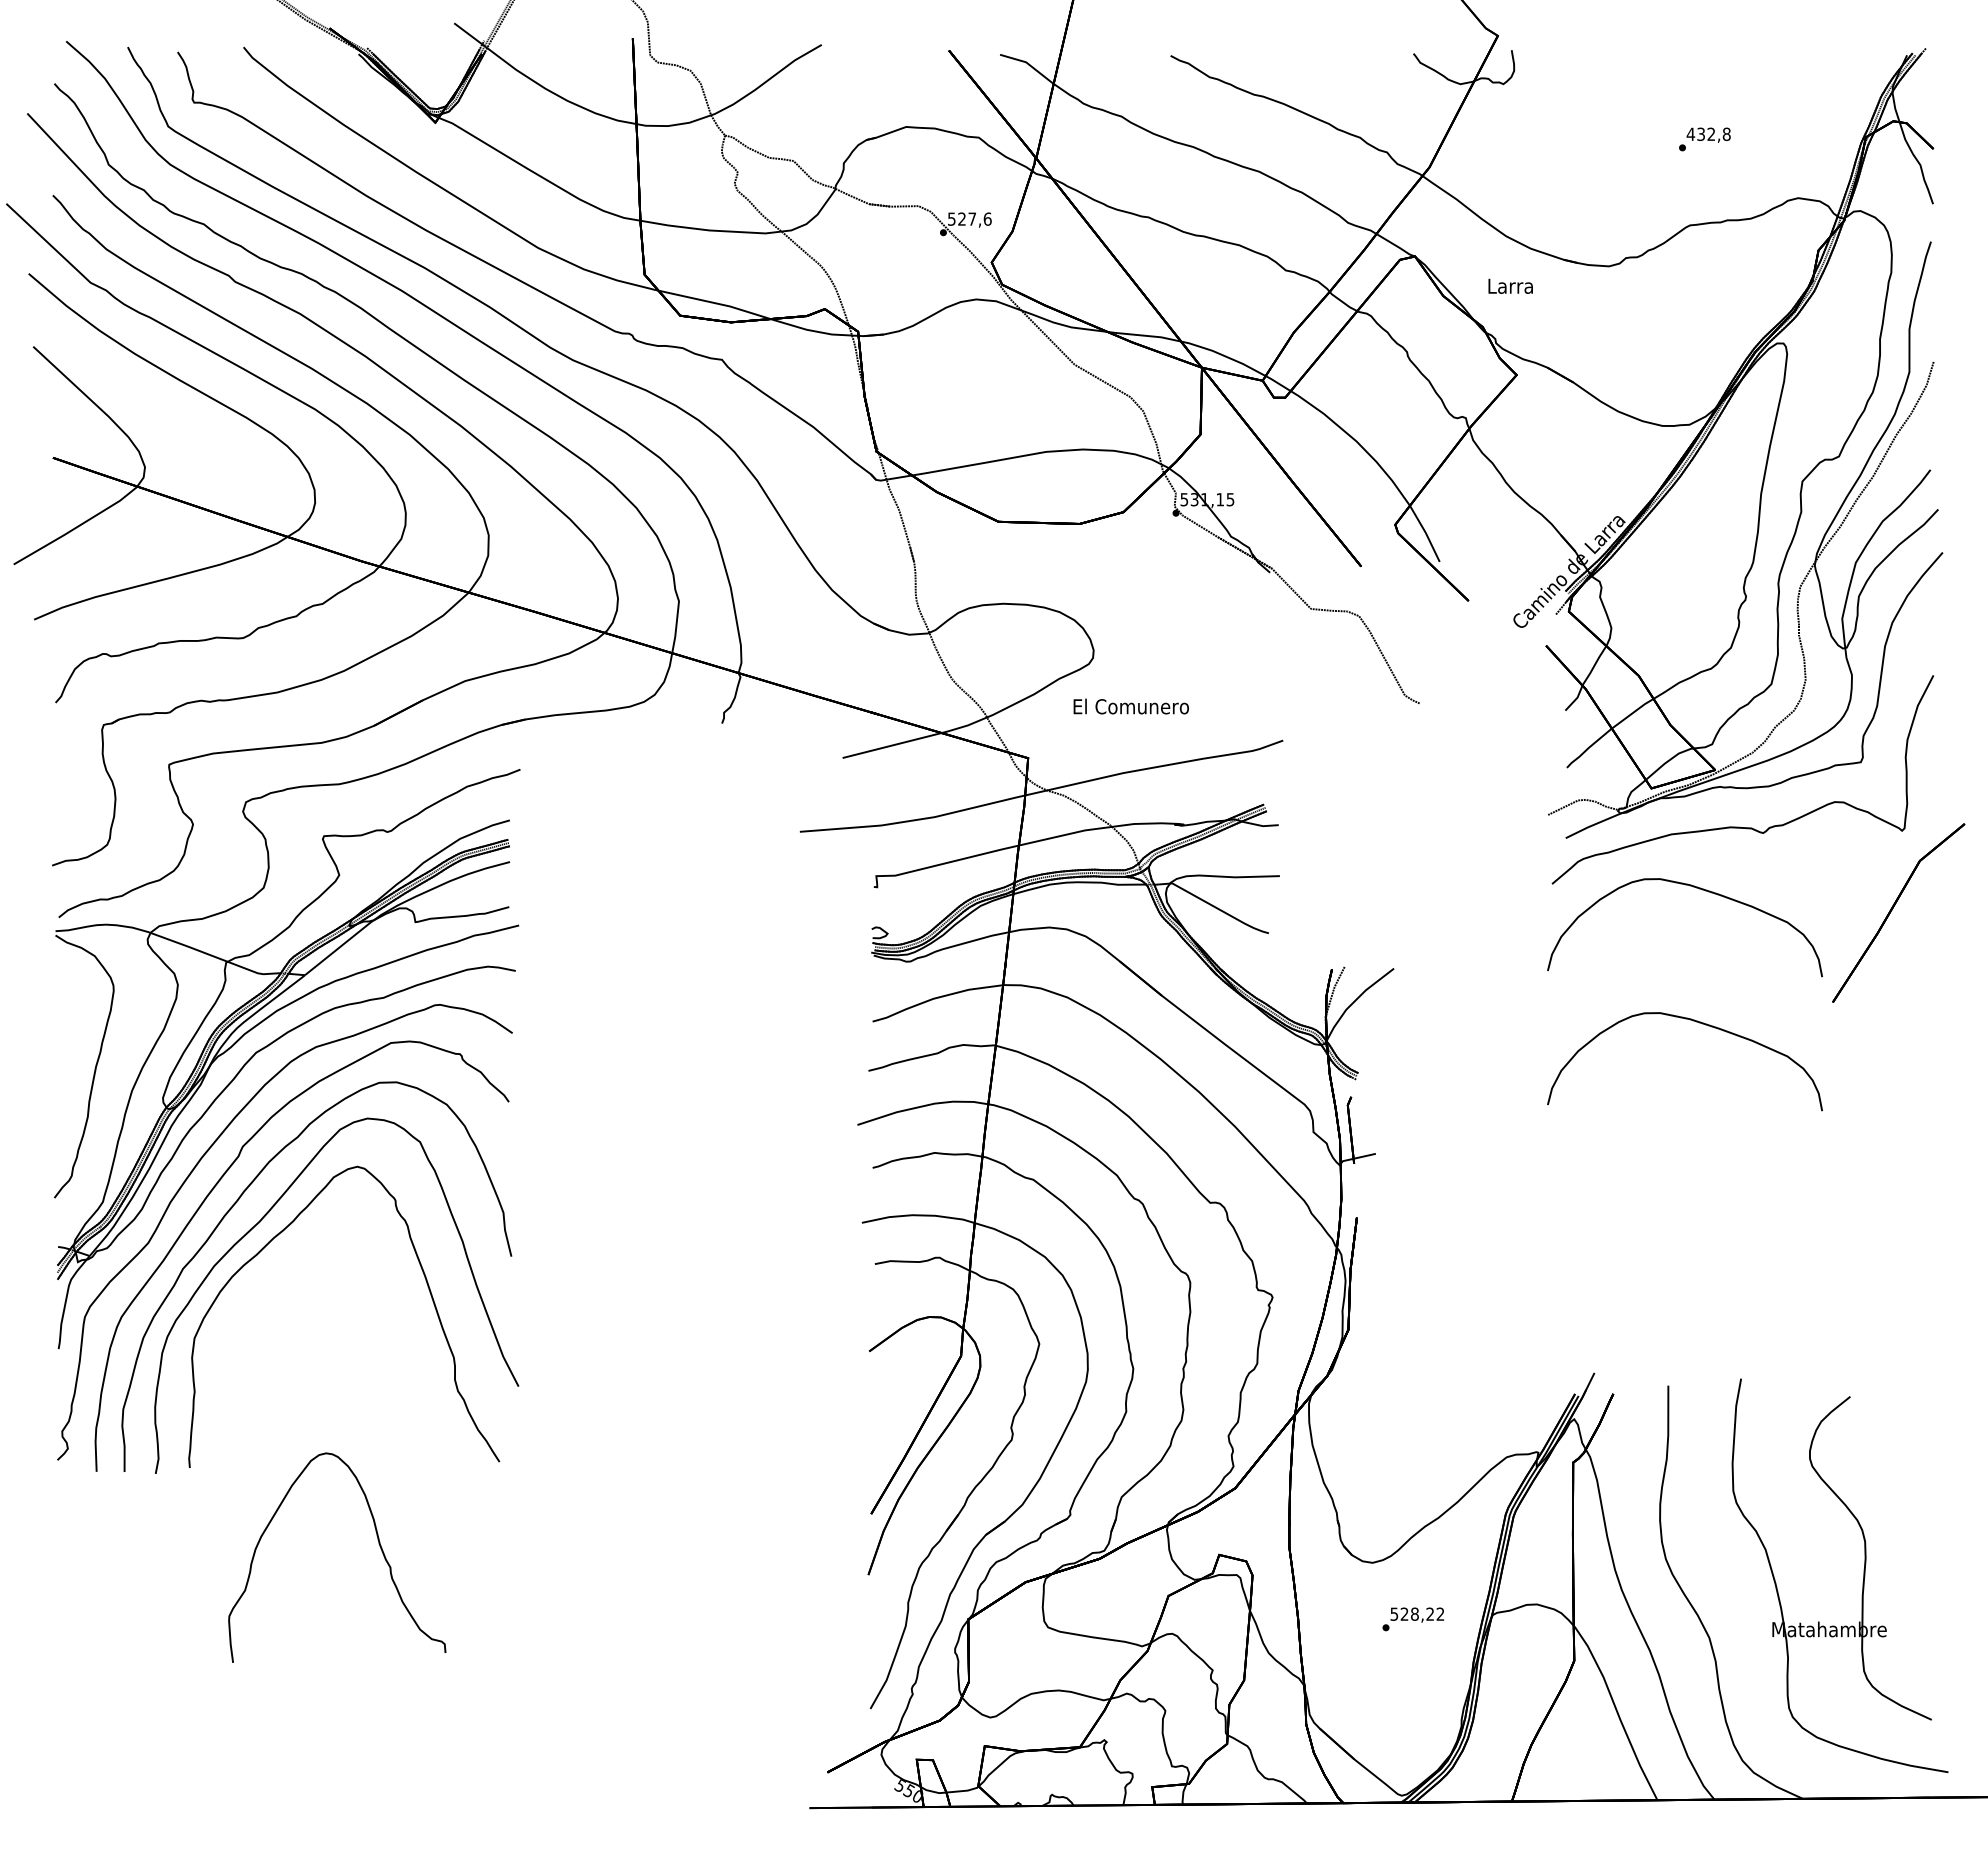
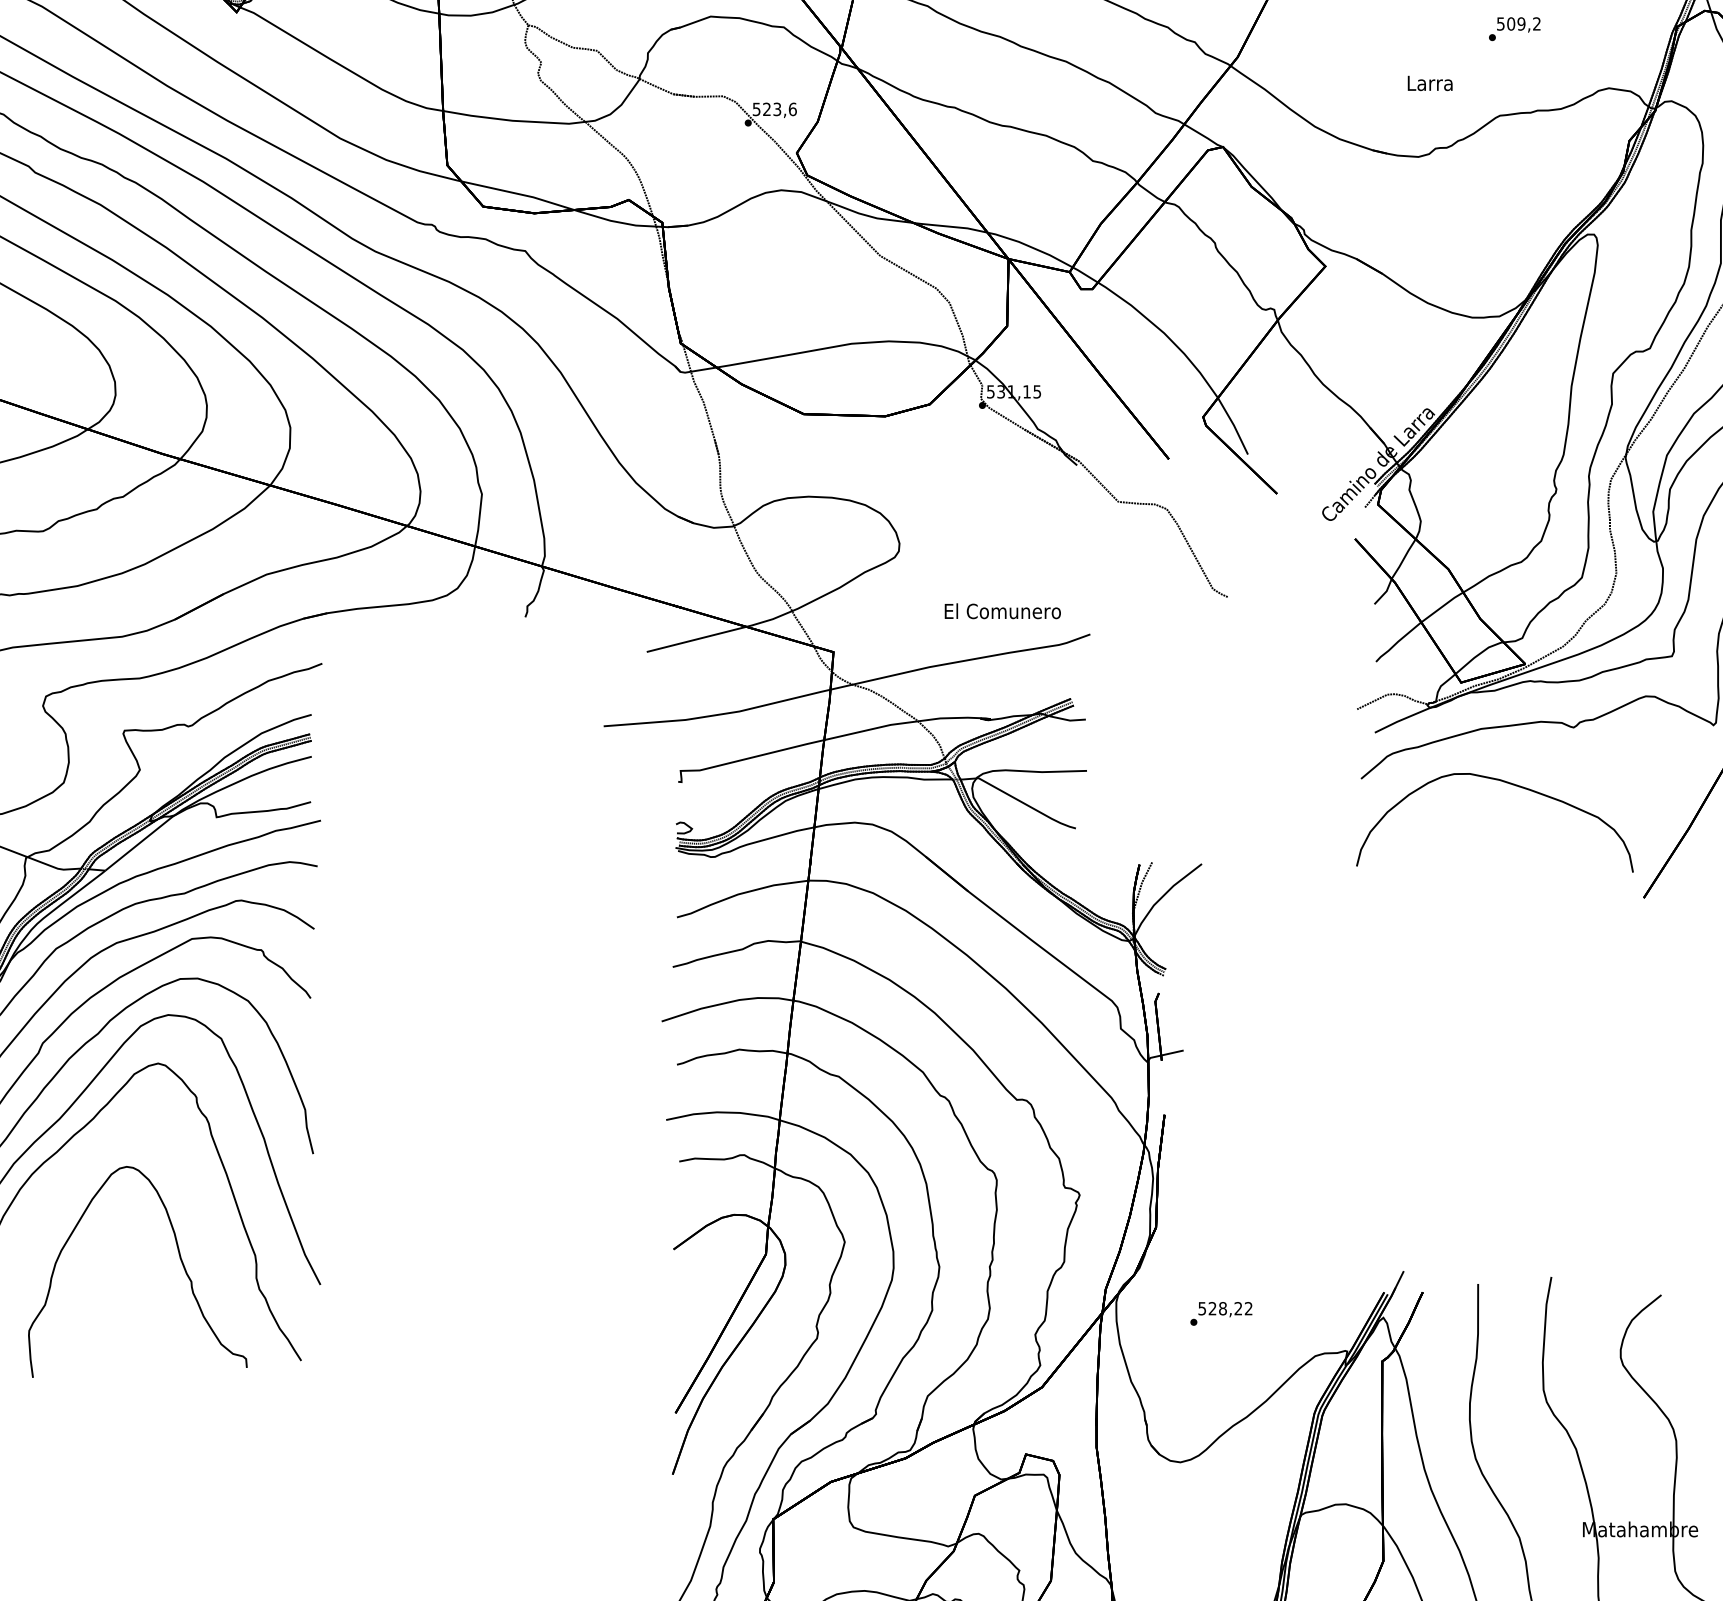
text: (1708, 134) -> (1518, 24), 432,8 -> 509,2
text: (972, 218) -> (777, 108), 527,6 -> 523,6
text: (1510, 285) -> (1429, 82), moved
text: (1130, 706) -> (1002, 611), moved
curve: (1696, 1022) -> (1506, 918), removed
part: (378, 1543) -> (179, 1257), moved
text: (1412, 1619) -> (1220, 1314), moved

